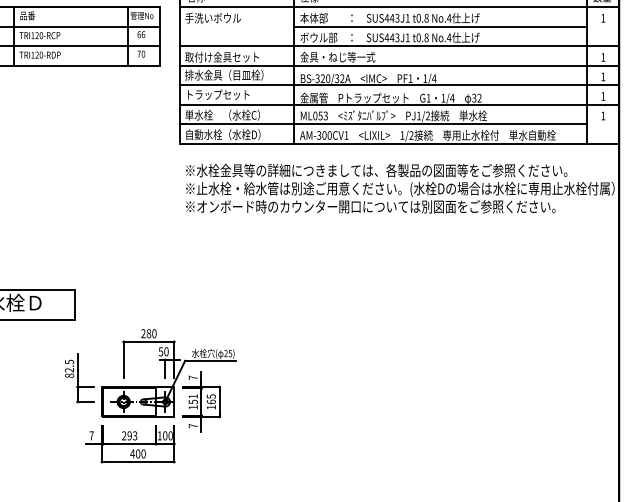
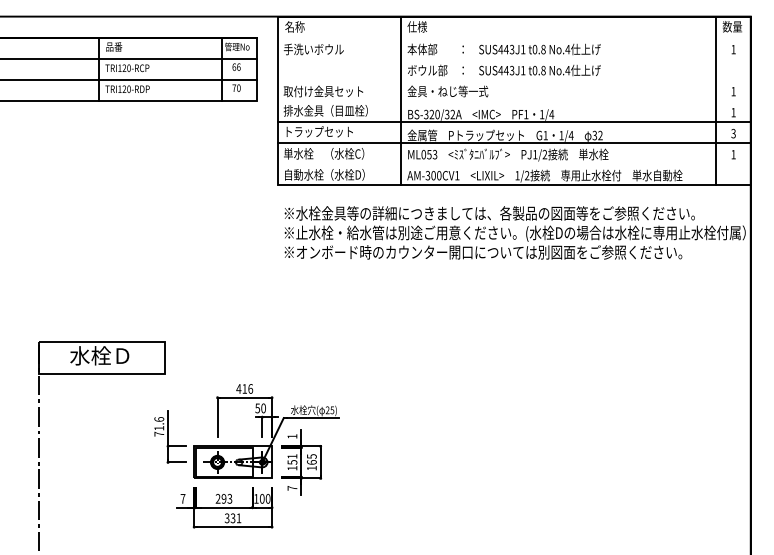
line: (399, 7) -> (514, 37), removed
line: (439, 26) -> (557, 58), removed
line: (399, 46) -> (514, 79), removed
line: (399, 65) -> (514, 100), removed
text: (603, 96) -> (733, 133), 1 -> 3
line: (382, 124) -> (496, 163), removed
text: (148, 333) -> (244, 388), 280 -> 416
text: (69, 368) -> (159, 426), 82.5 -> 71.6
text: (193, 377) -> (292, 436), 7 -> 1
text: (137, 454) -> (232, 518), 400 -> 331

